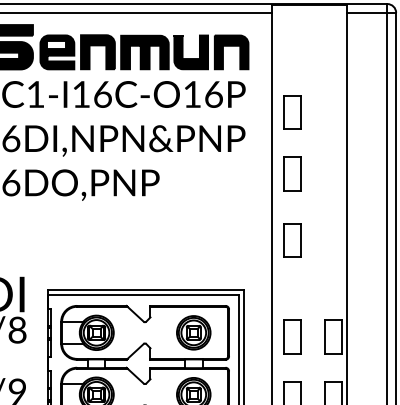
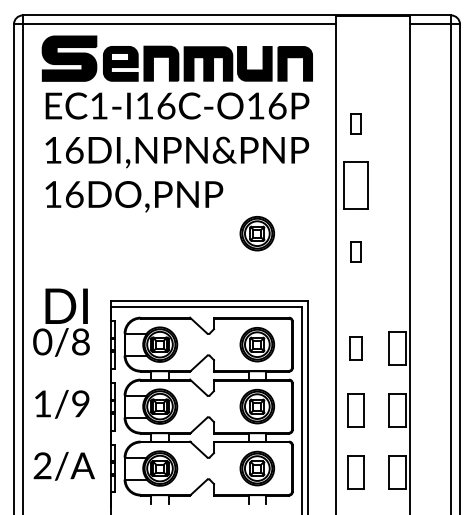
part: (291, 111) -> (355, 123), size x0.6
part: (291, 173) -> (355, 185), size x1.4
part: (192, 221) -> (256, 233), added
part: (291, 239) -> (355, 251), size x0.6
part: (291, 336) -> (355, 348), size x0.7

